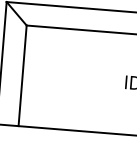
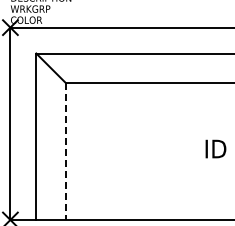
line: (22, 76) -> (65, 152), solid -> dashed

